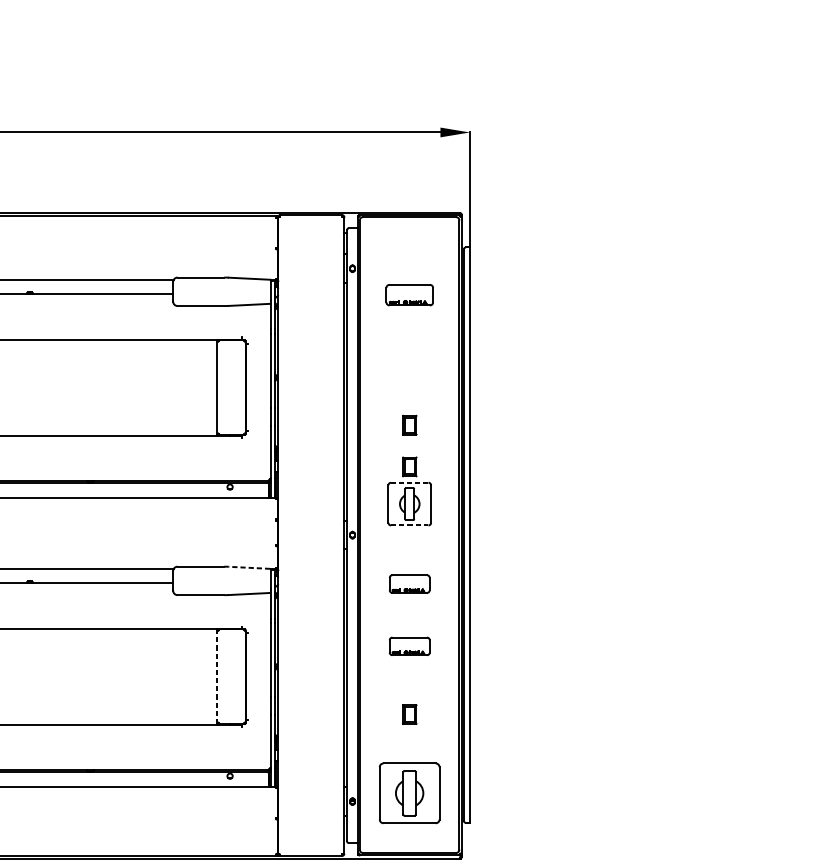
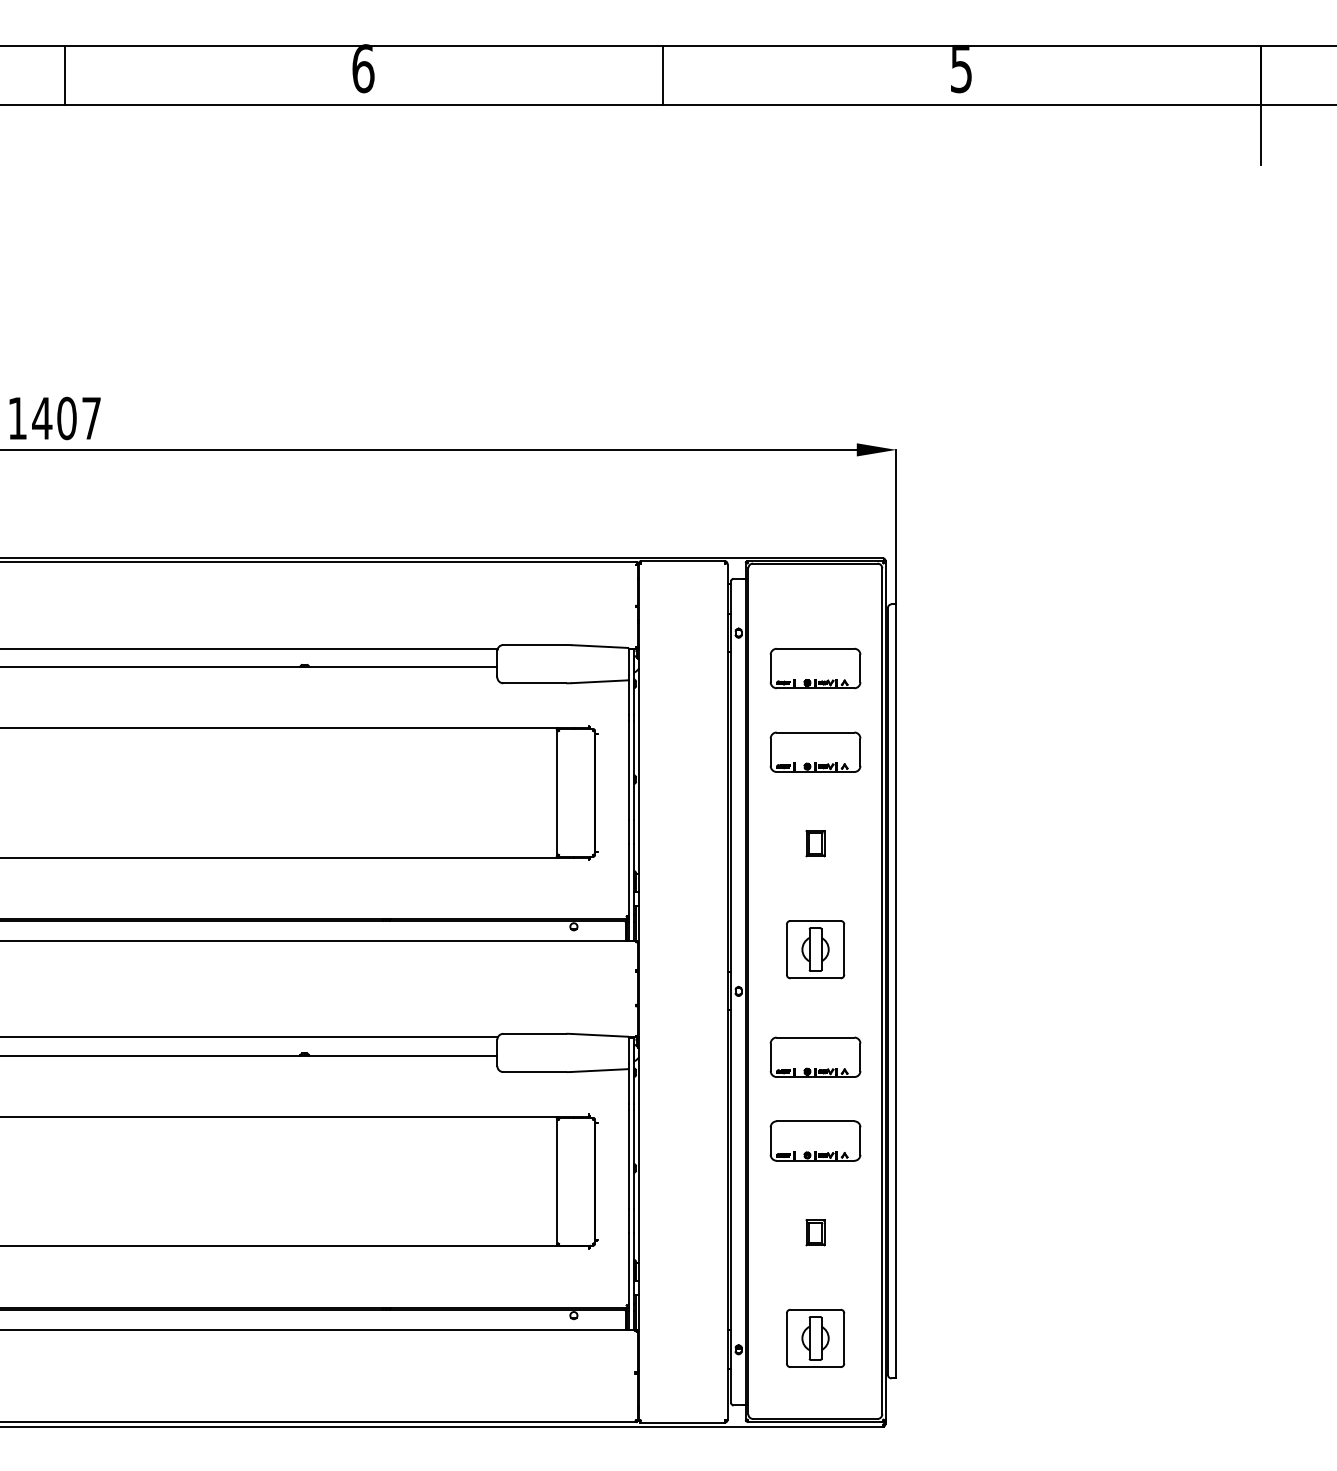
part: (409, 295) -> (815, 668), size x1.43
part: (409, 356) -> (815, 751), added
part: (409, 466) -> (815, 899), removed
line: (409, 482) -> (815, 920), dashed -> solid
line: (410, 525) -> (816, 978), dashed -> solid
line: (249, 567) -> (599, 1035), dashed -> solid
part: (409, 583) -> (815, 1056), size x1.67
part: (409, 646) -> (815, 1140), size x1.67
line: (217, 677) -> (556, 1182), dashed -> solid
part: (409, 792) -> (815, 1337), size x0.71

